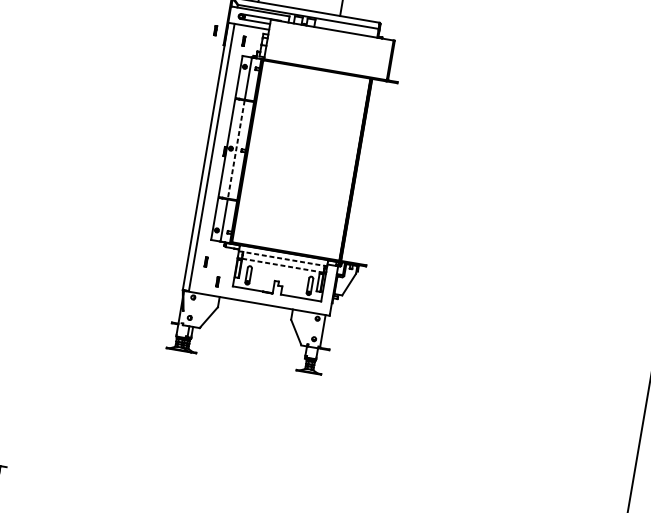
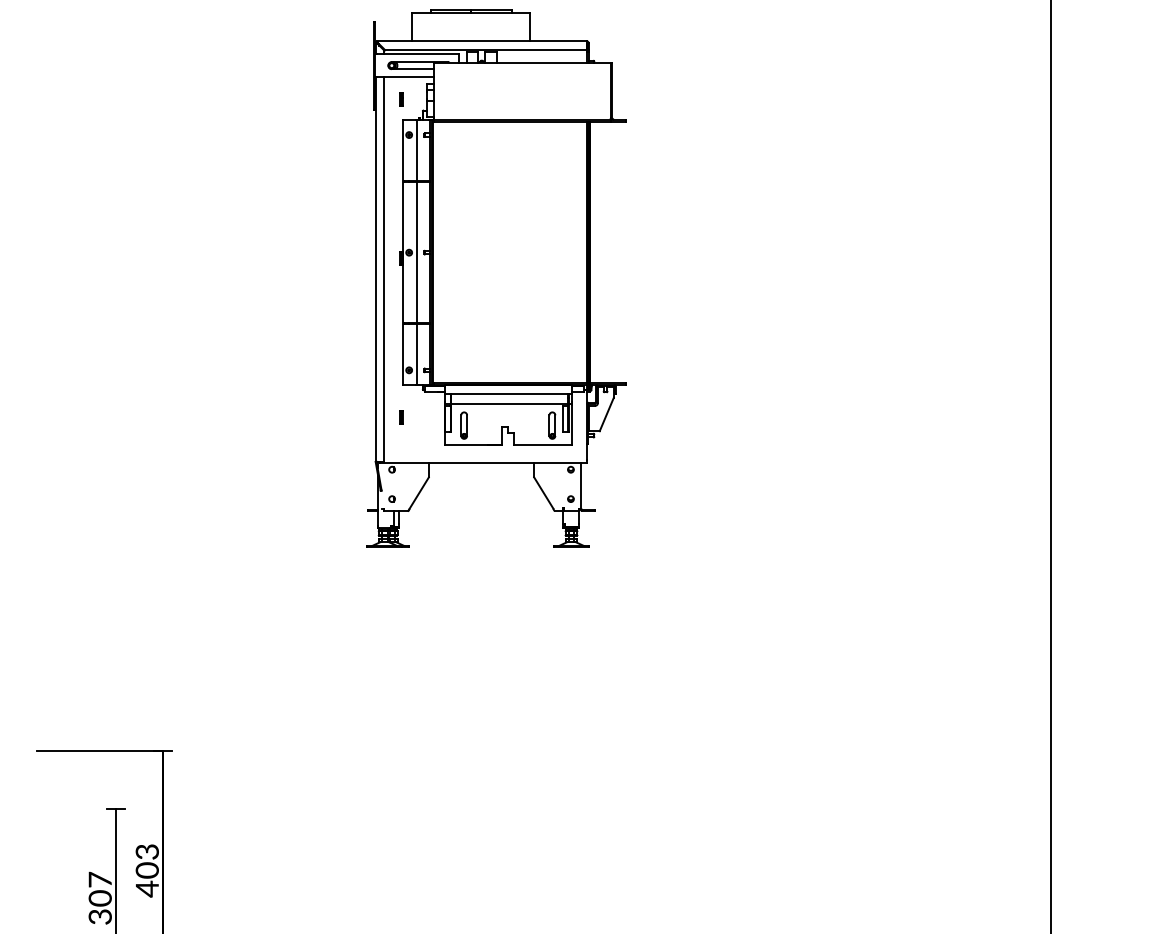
part: (215, 30) -> (359, 91), removed
line: (236, 149) -> (416, 252), dashed -> solid
line: (283, 259) -> (508, 394), dashed -> solid
line: (282, 265) -> (509, 403), dashed -> solid
part: (217, 282) -> (422, 442), removed

